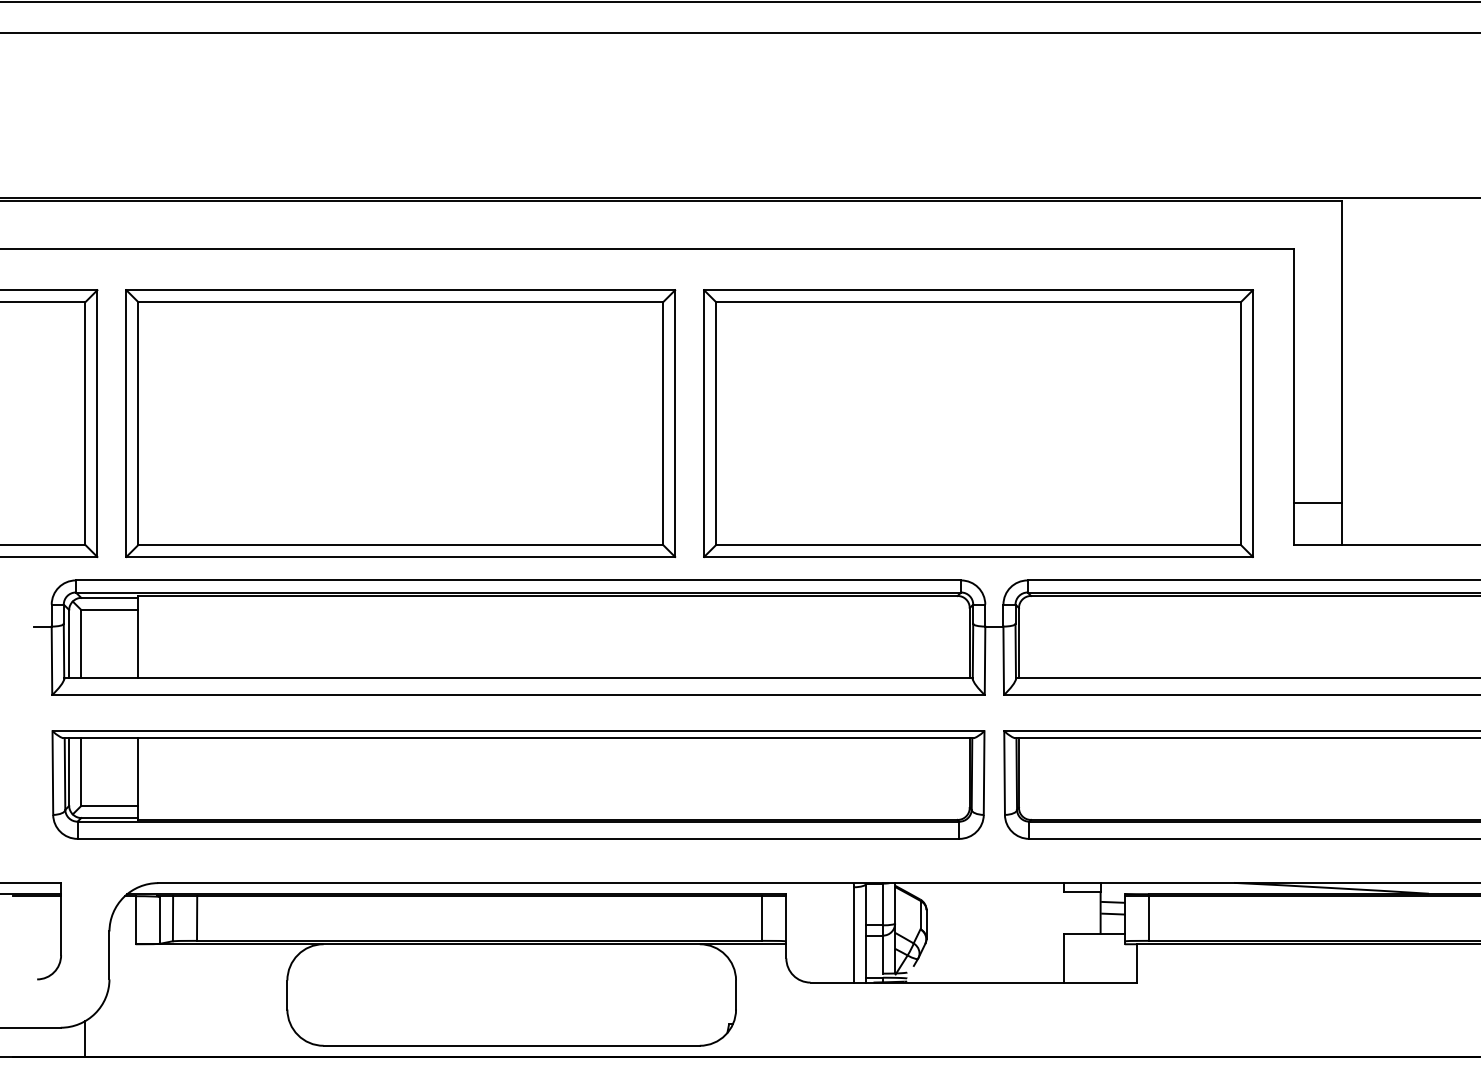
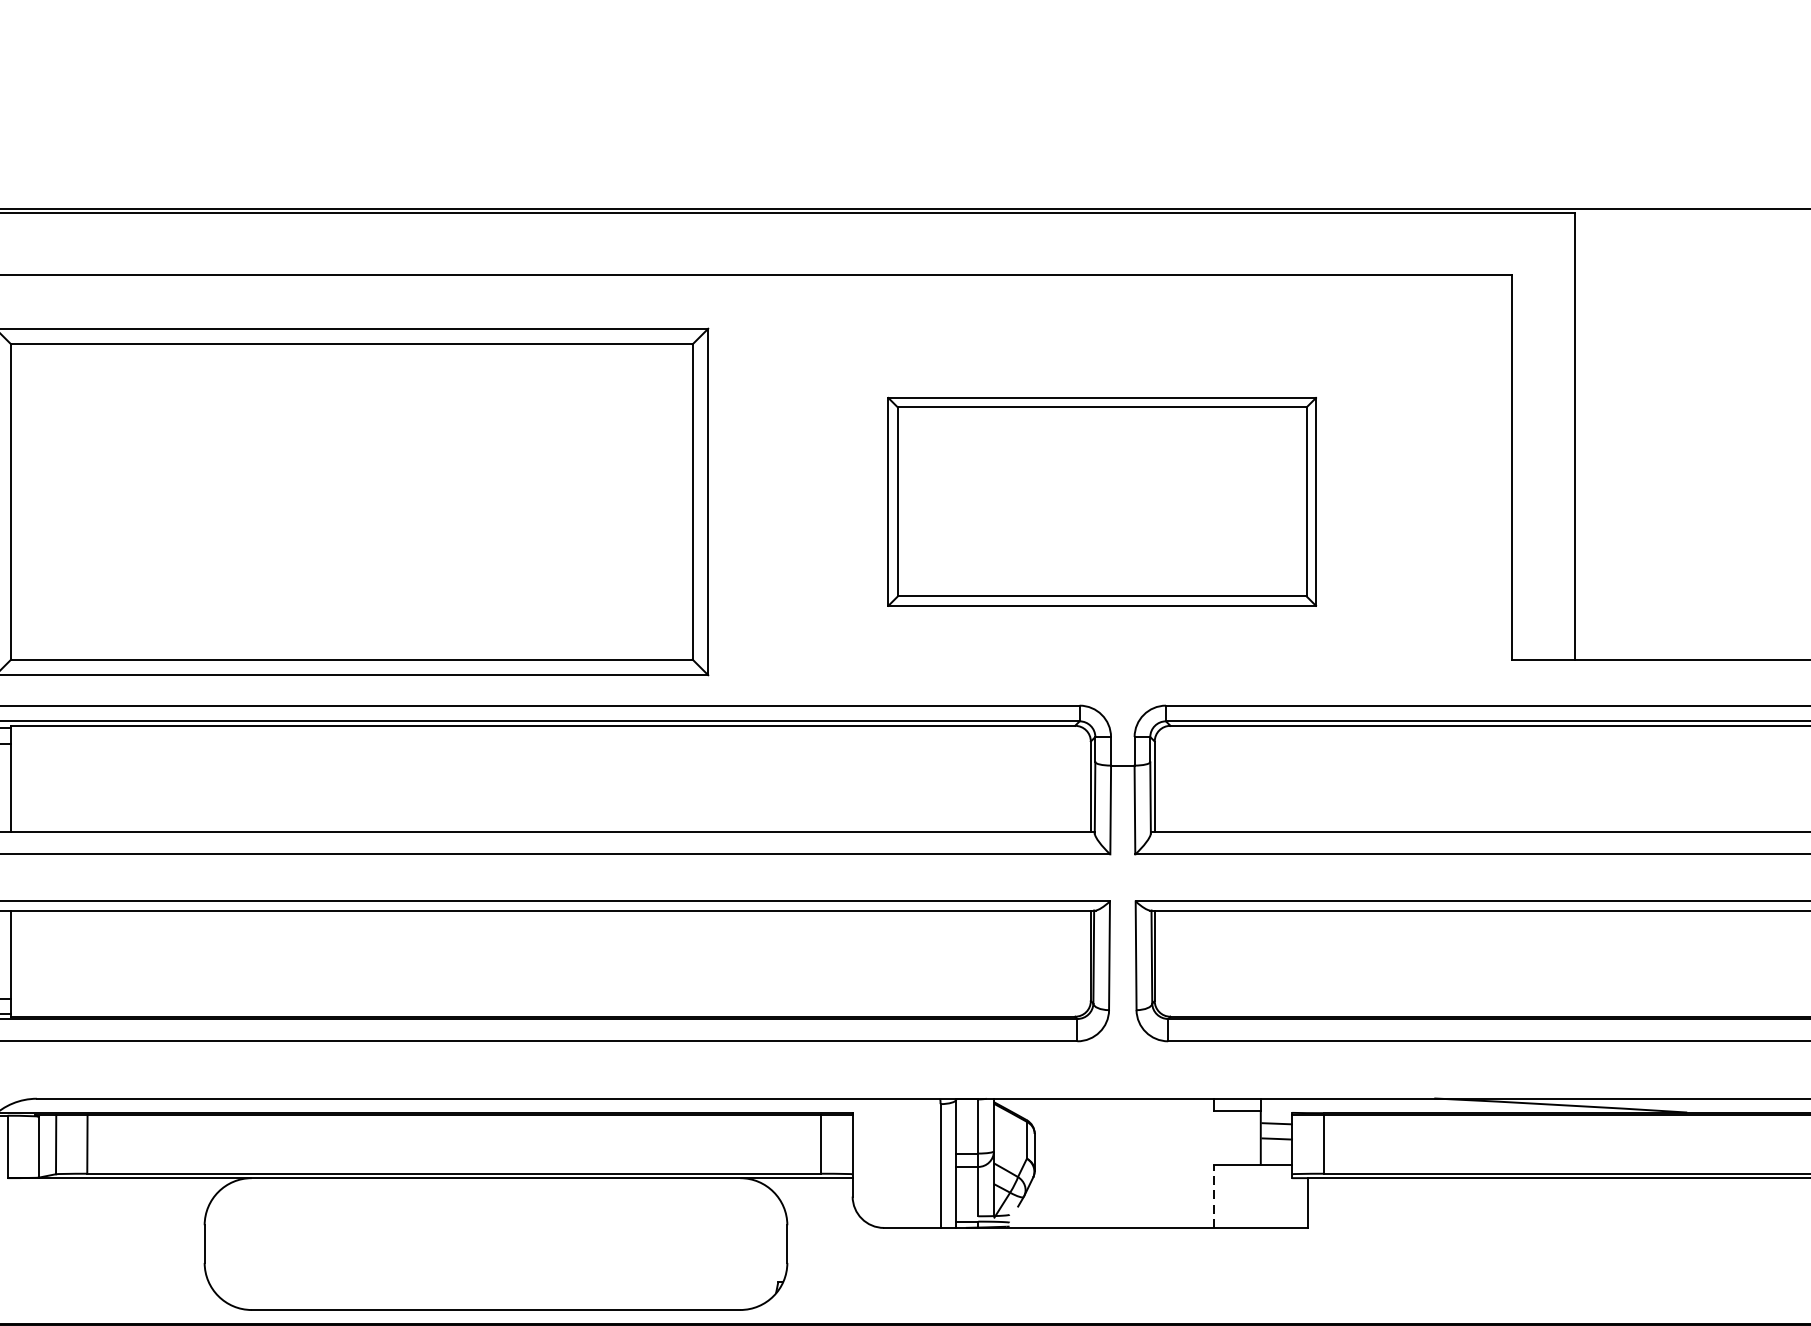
part: (978, 423) -> (1102, 501), size x0.6
line: (1317, 503) -> (1542, 605), removed
line: (1064, 957) -> (1213, 1195), solid -> dashed

